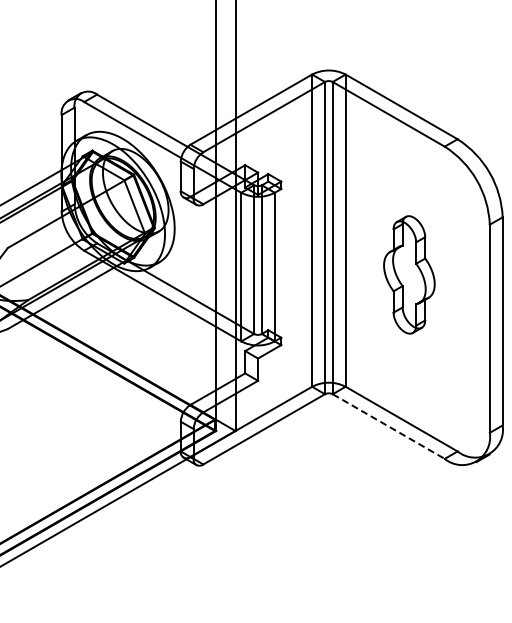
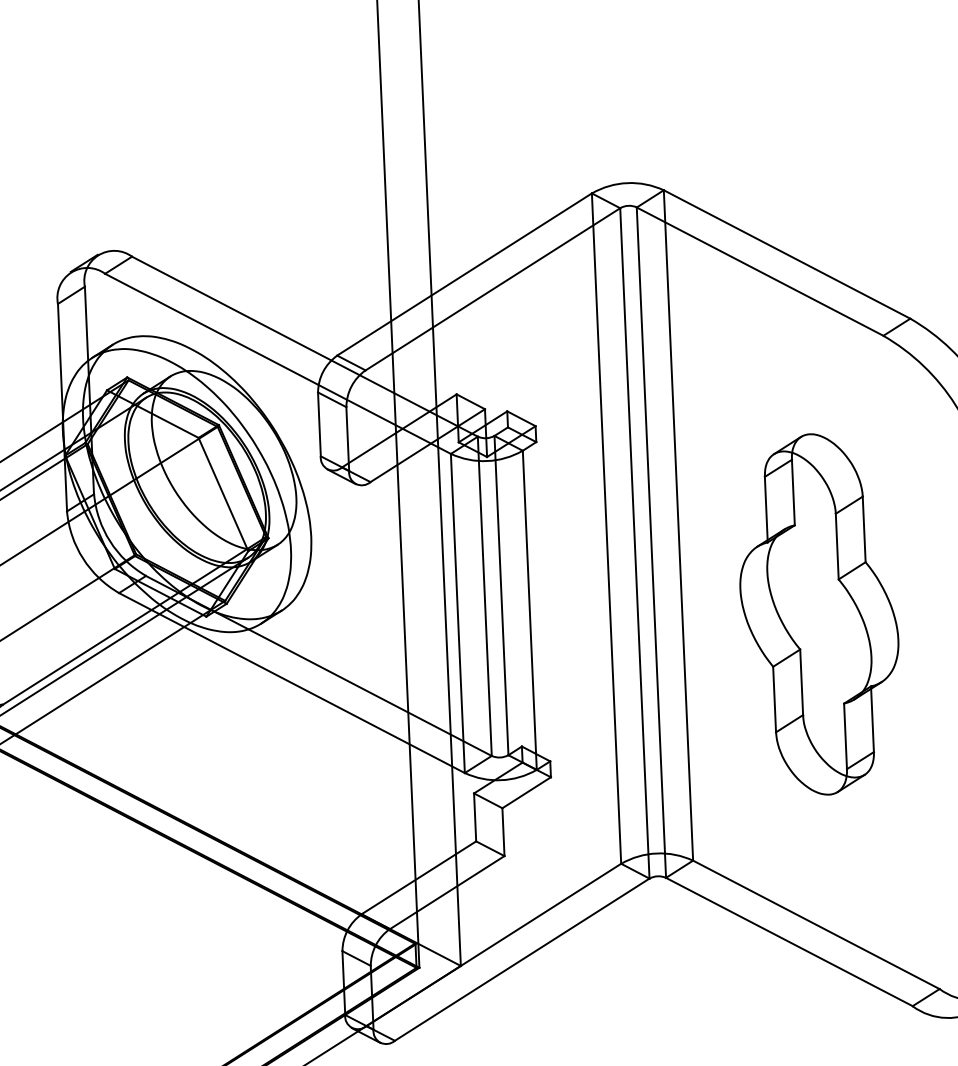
part: (409, 274) -> (819, 613), size x1.43
line: (388, 426) -> (788, 941), dashed -> solid

